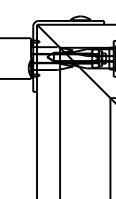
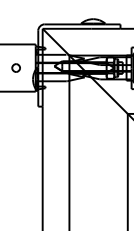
part: (13, 58) -> (15, 67), added

